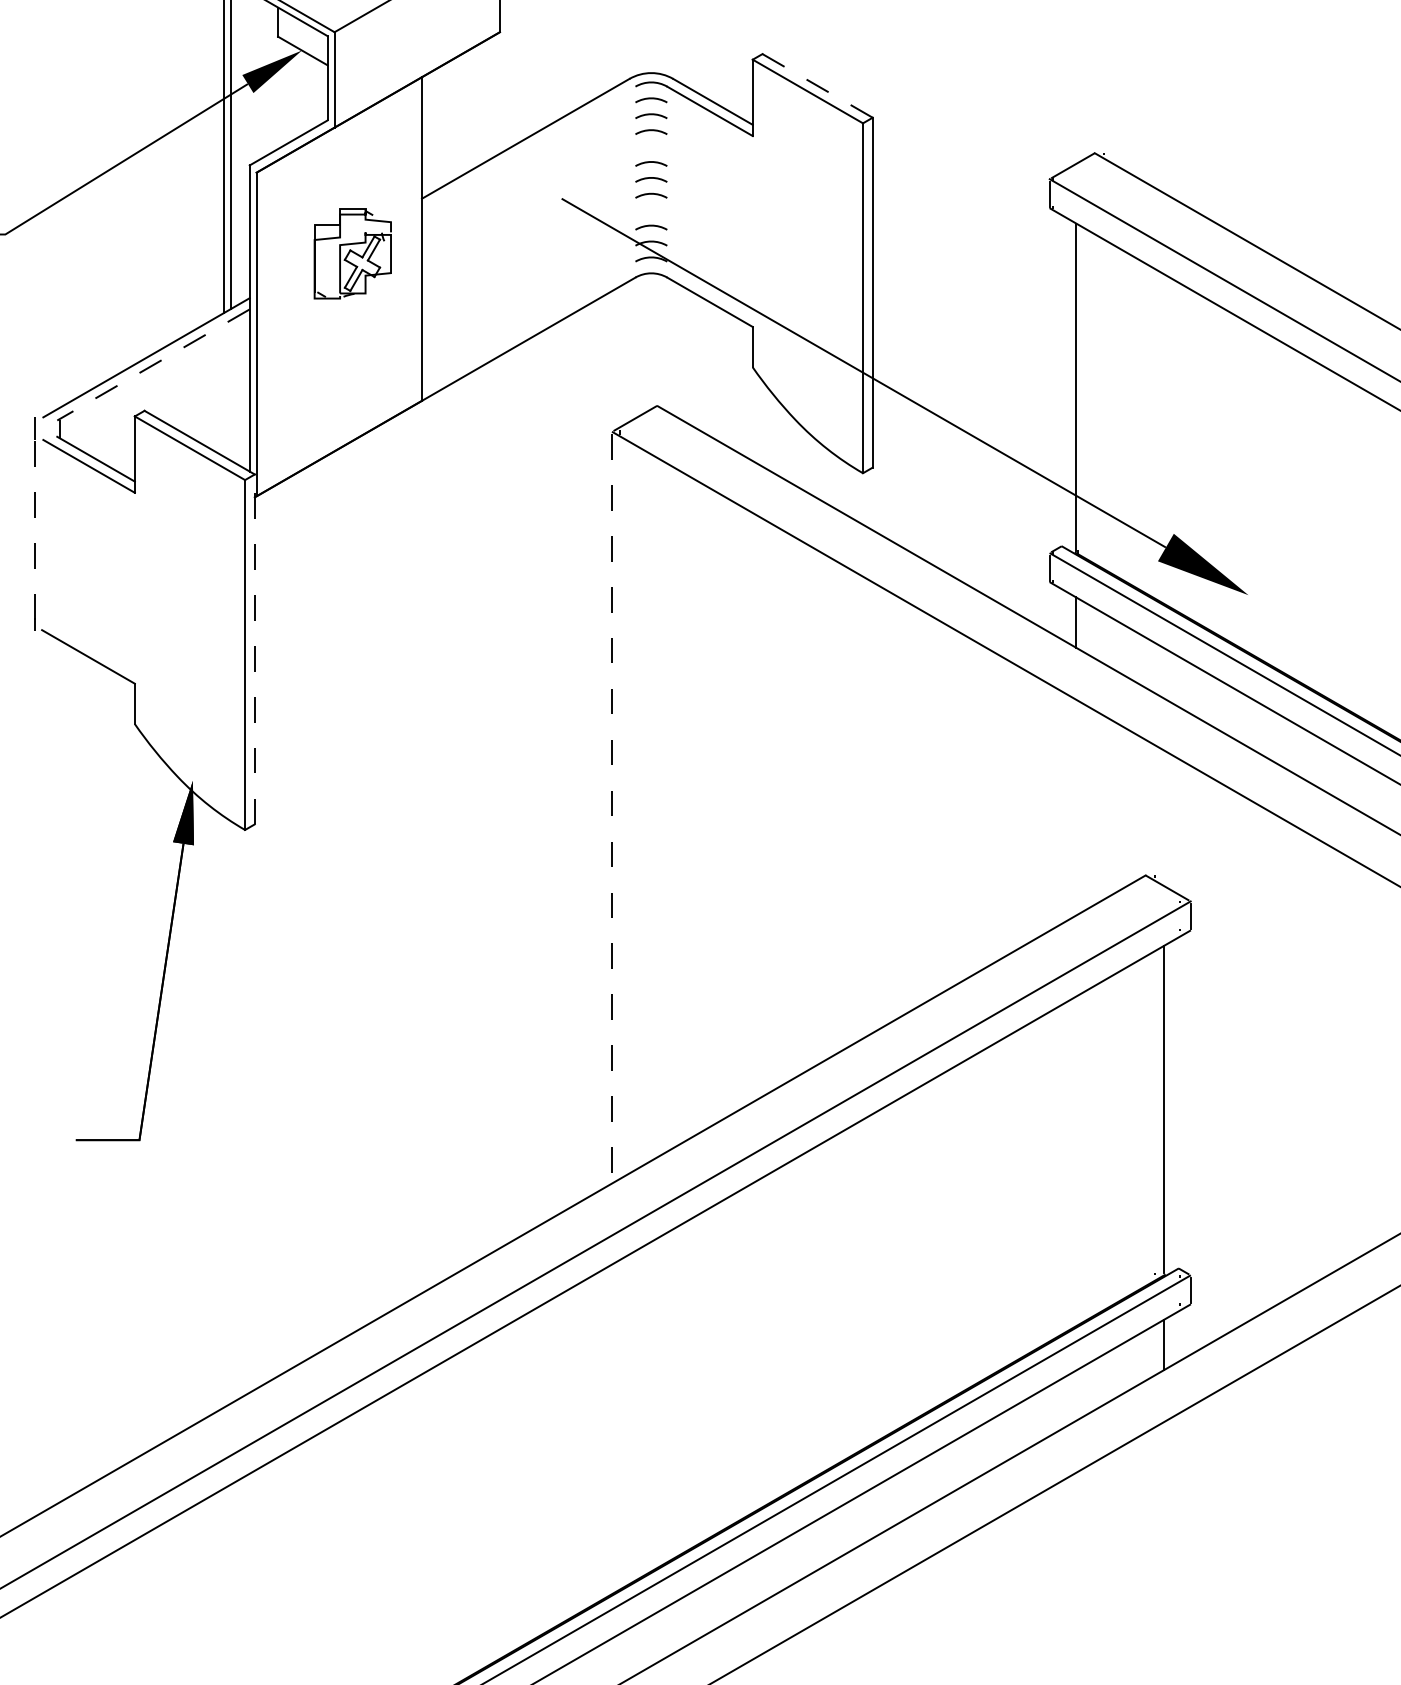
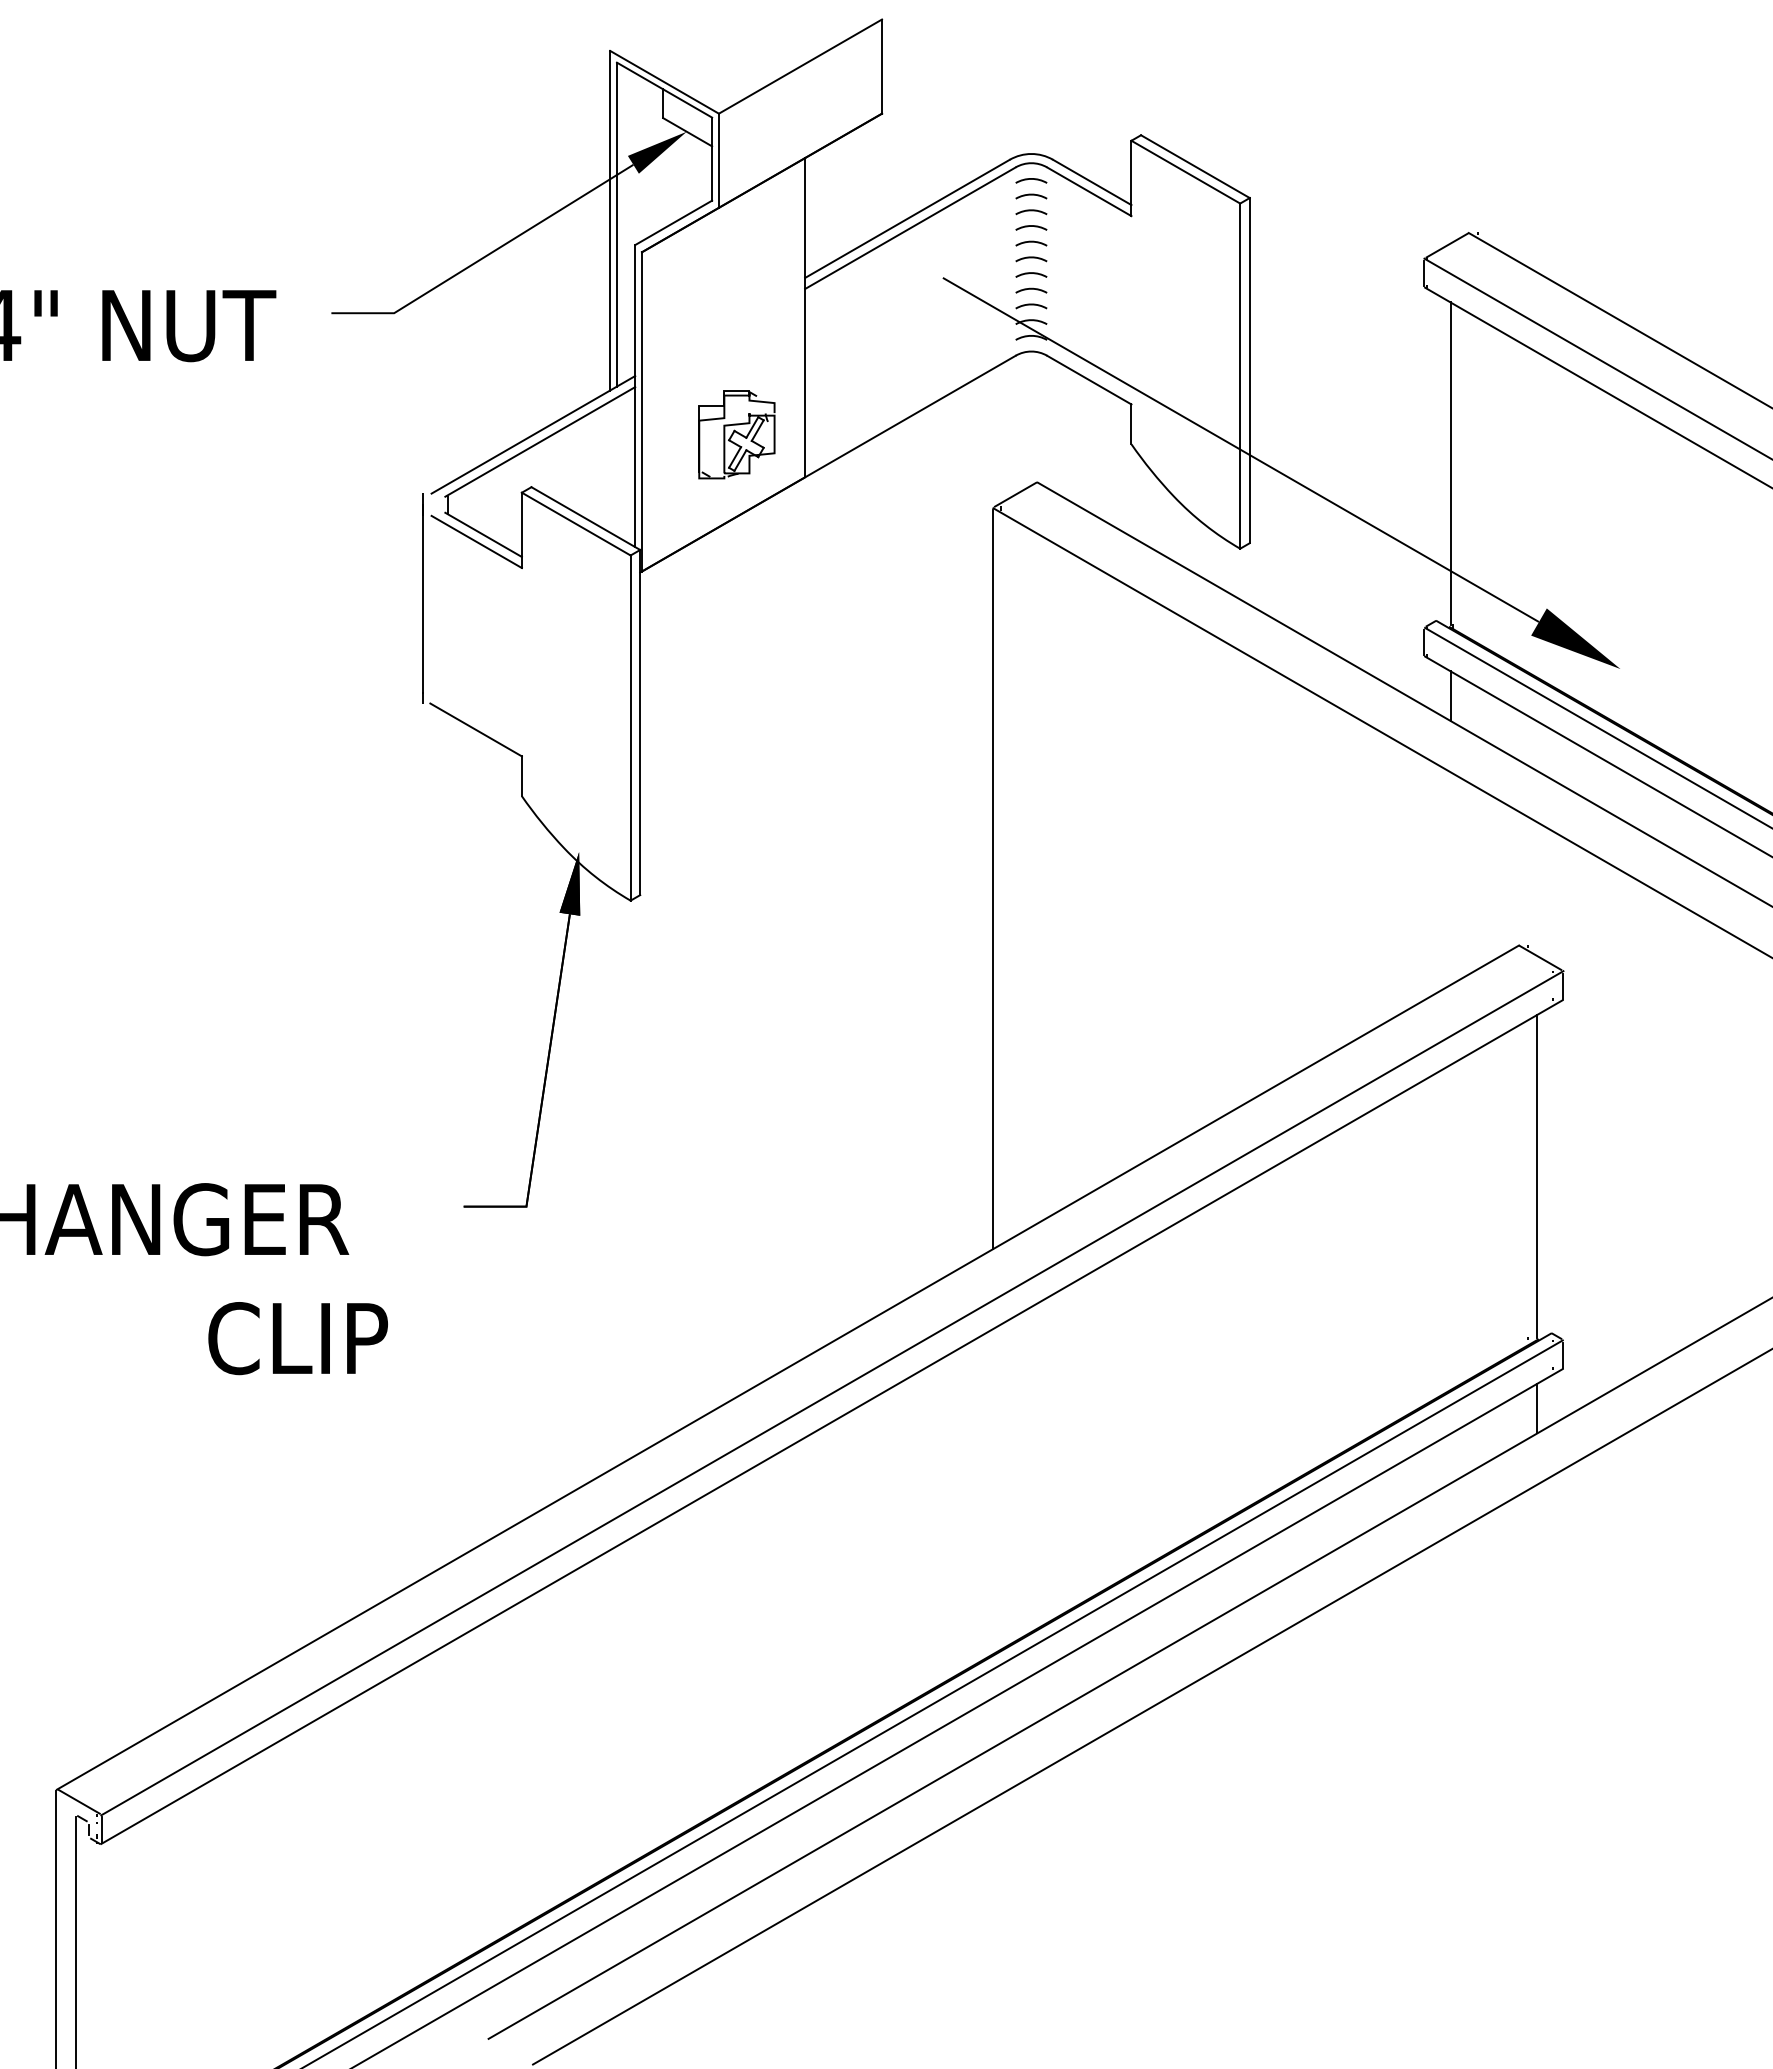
line: (817, 85) -> (1195, 166), dashed -> solid
arc: (651, 146) -> (1031, 226), added
line: (528, 148) -> (910, 228), added
arc: (651, 210) -> (1031, 289), added
part: (352, 254) -> (736, 434), moved
line: (153, 364) -> (540, 441), dashed -> solid
line: (35, 523) -> (423, 598), dashed -> solid
line: (255, 649) -> (640, 722), dashed -> solid
line: (611, 809) -> (992, 880), dashed -> solid

